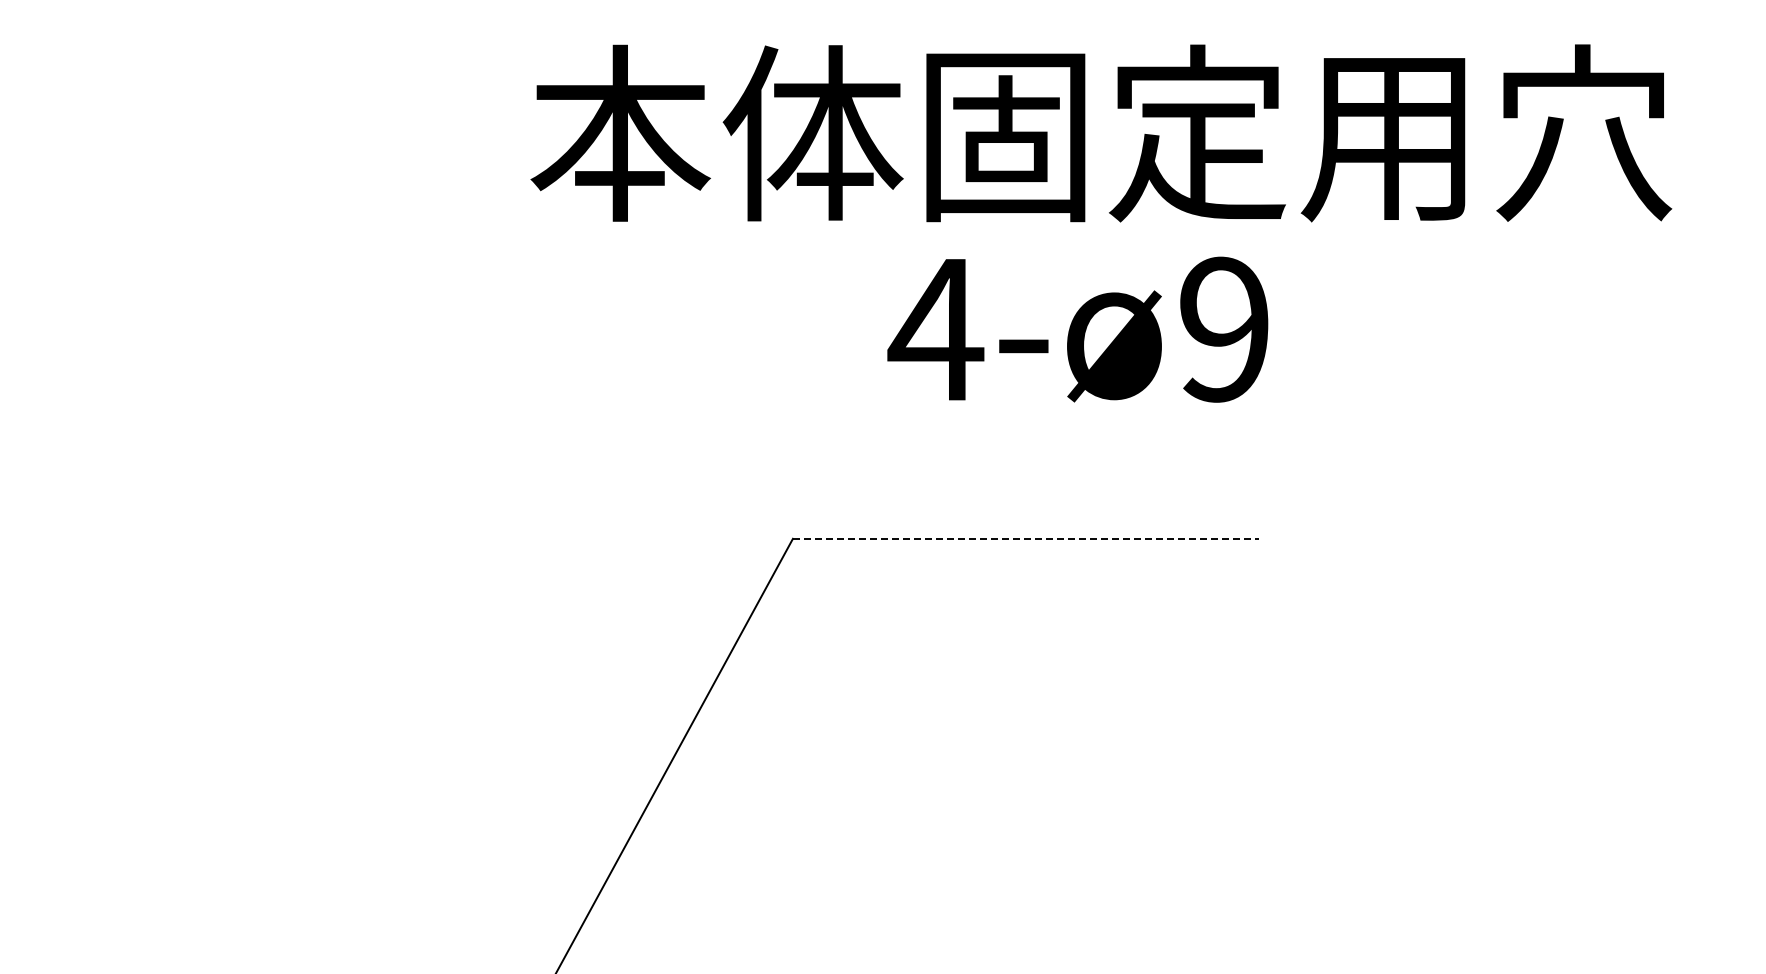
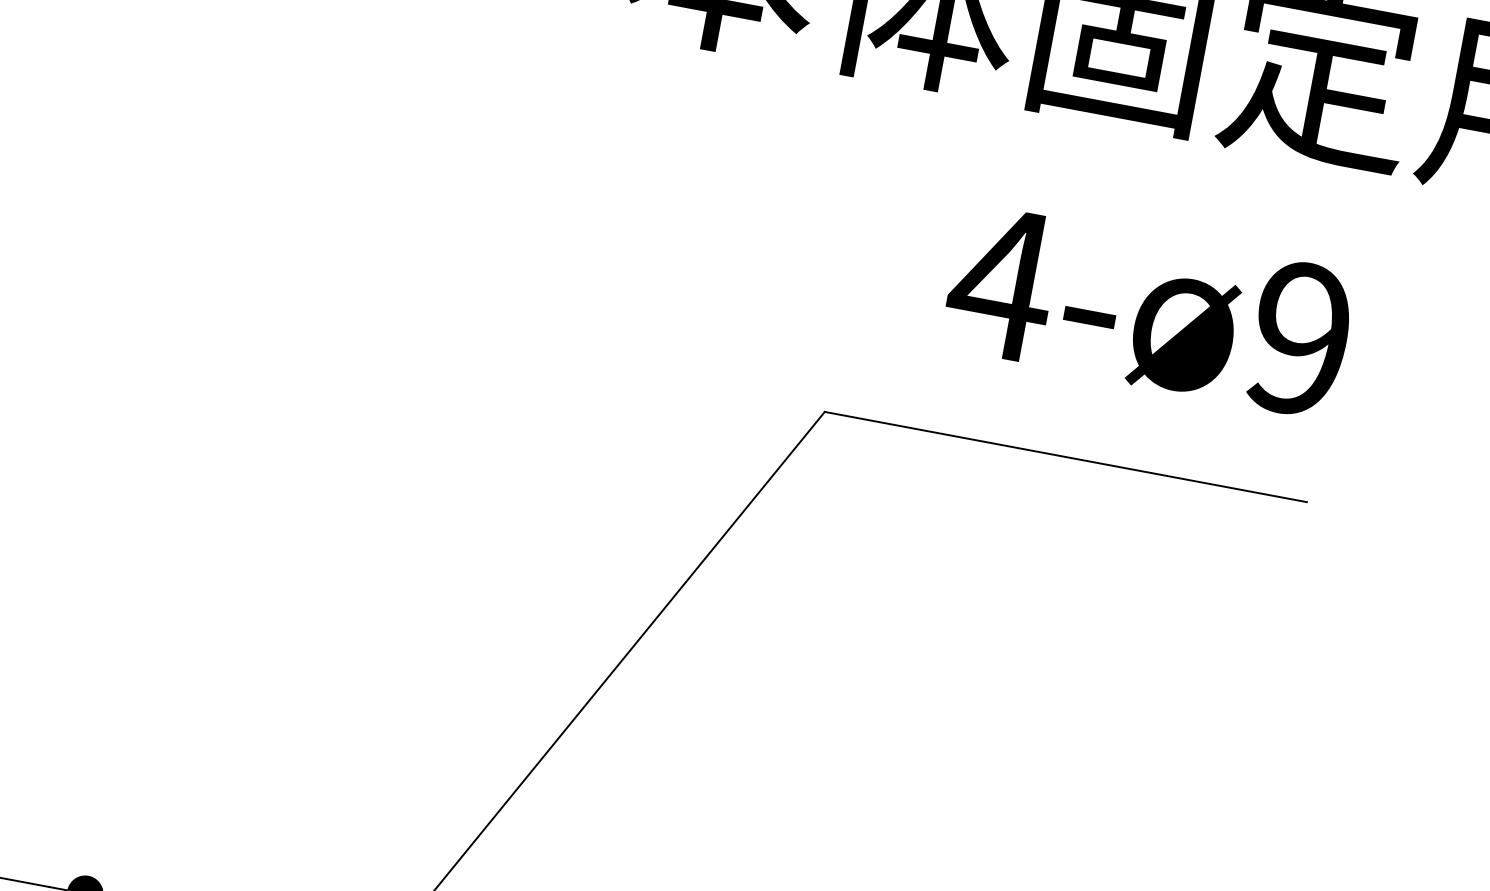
text: (1077, 329) -> (1148, 310), moved
line: (1026, 538) -> (1066, 456), dashed -> solid

